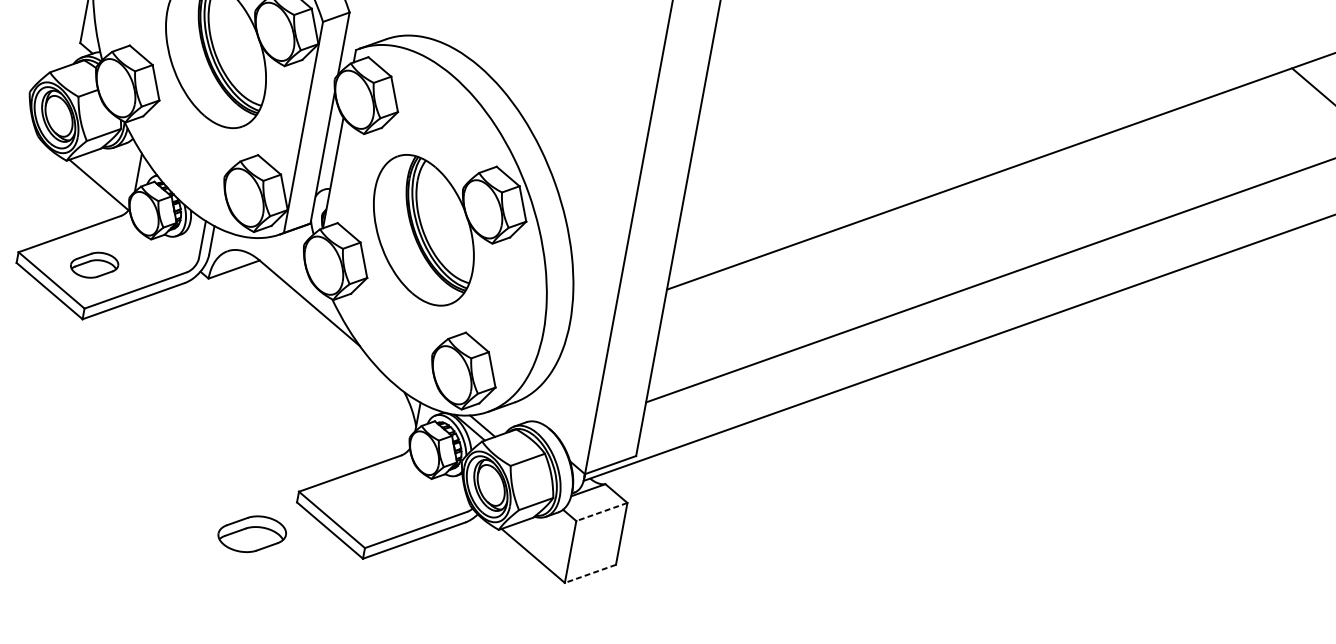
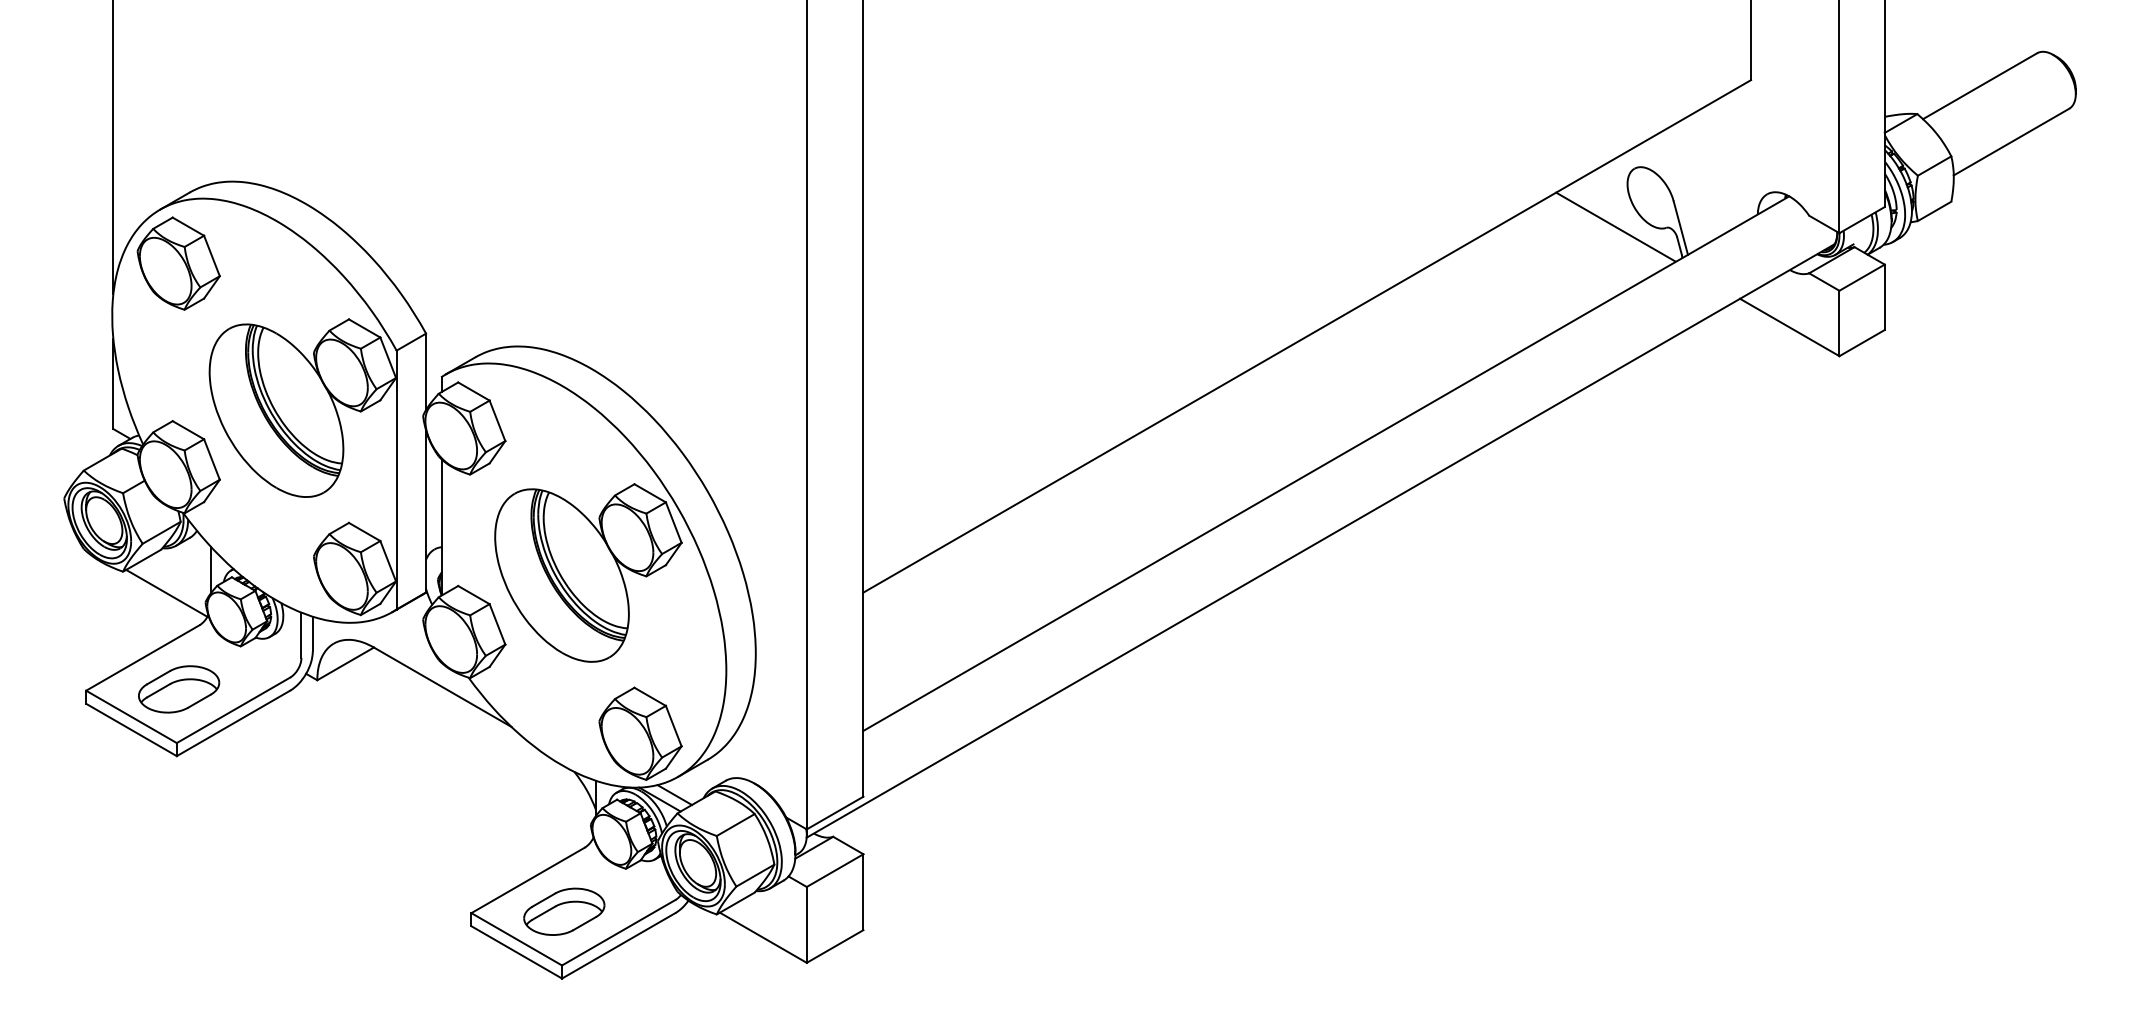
part: (94, 265) -> (179, 689), size x1.43
line: (602, 511) -> (835, 870), dashed -> solid
part: (252, 534) -> (564, 911), moved
line: (590, 573) -> (835, 946), dashed -> solid

